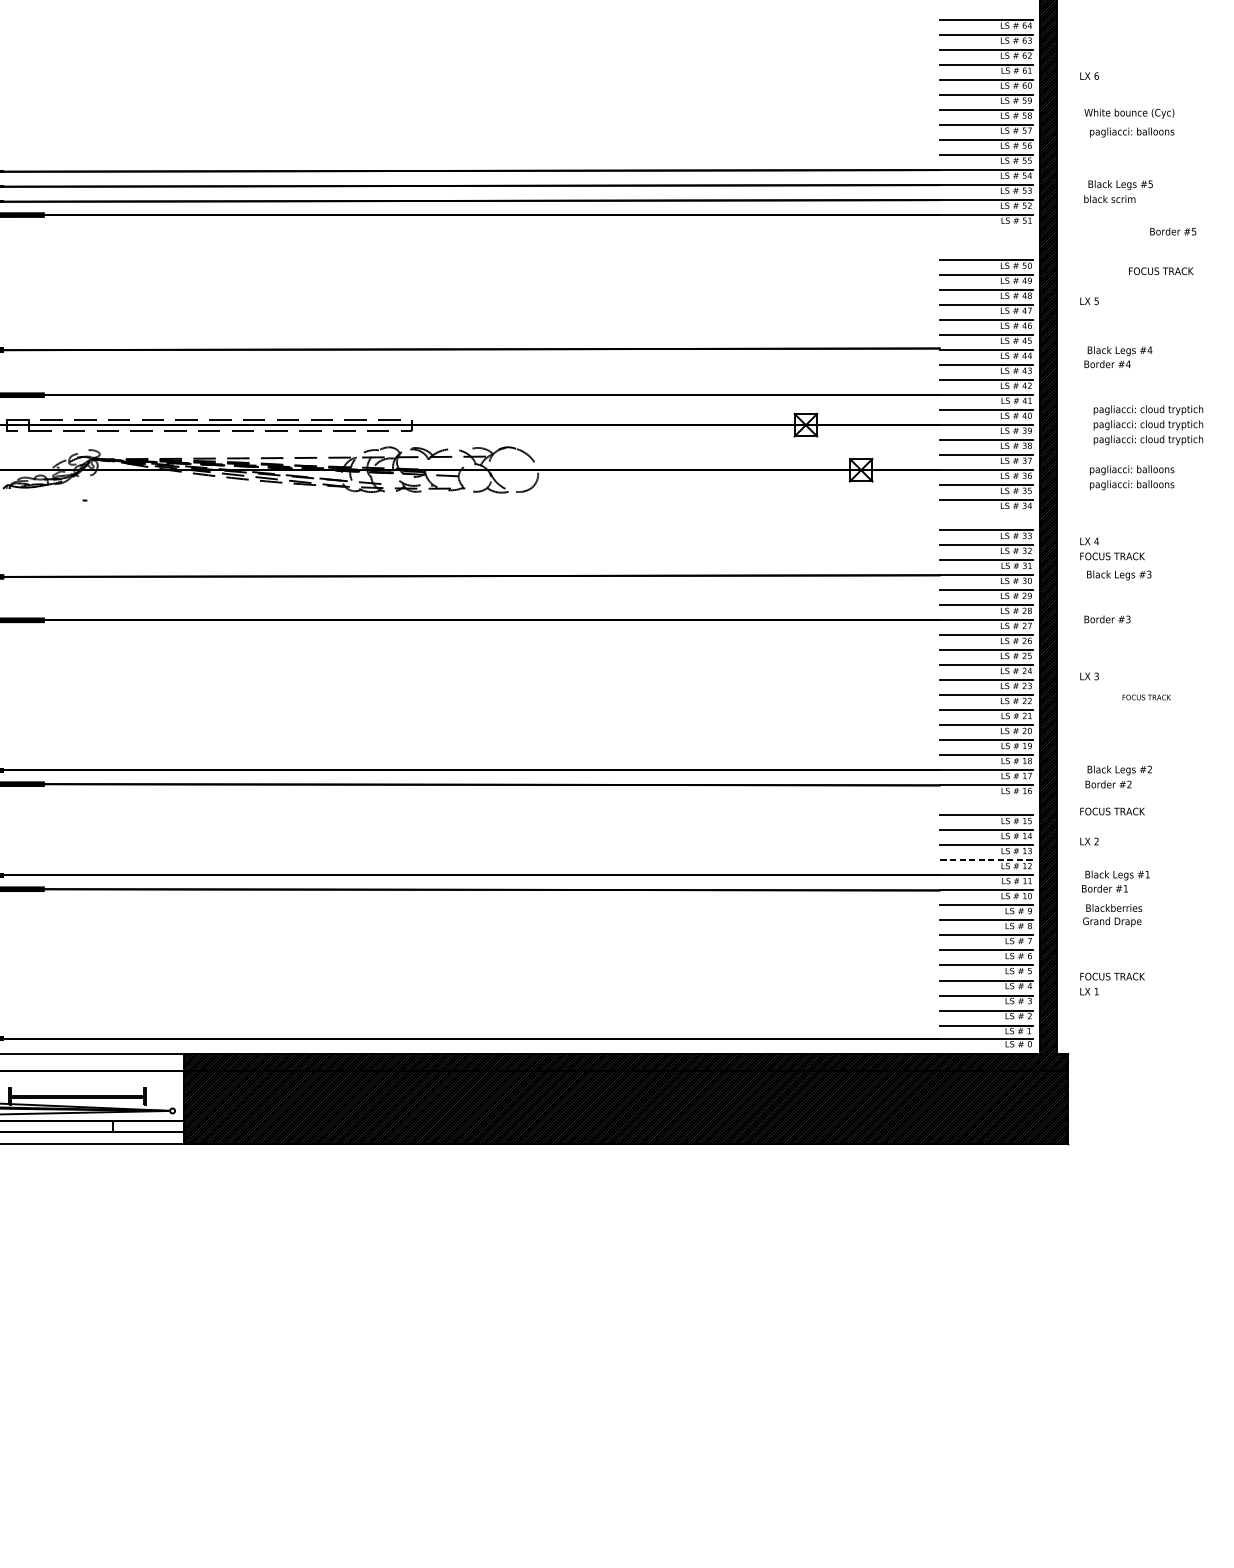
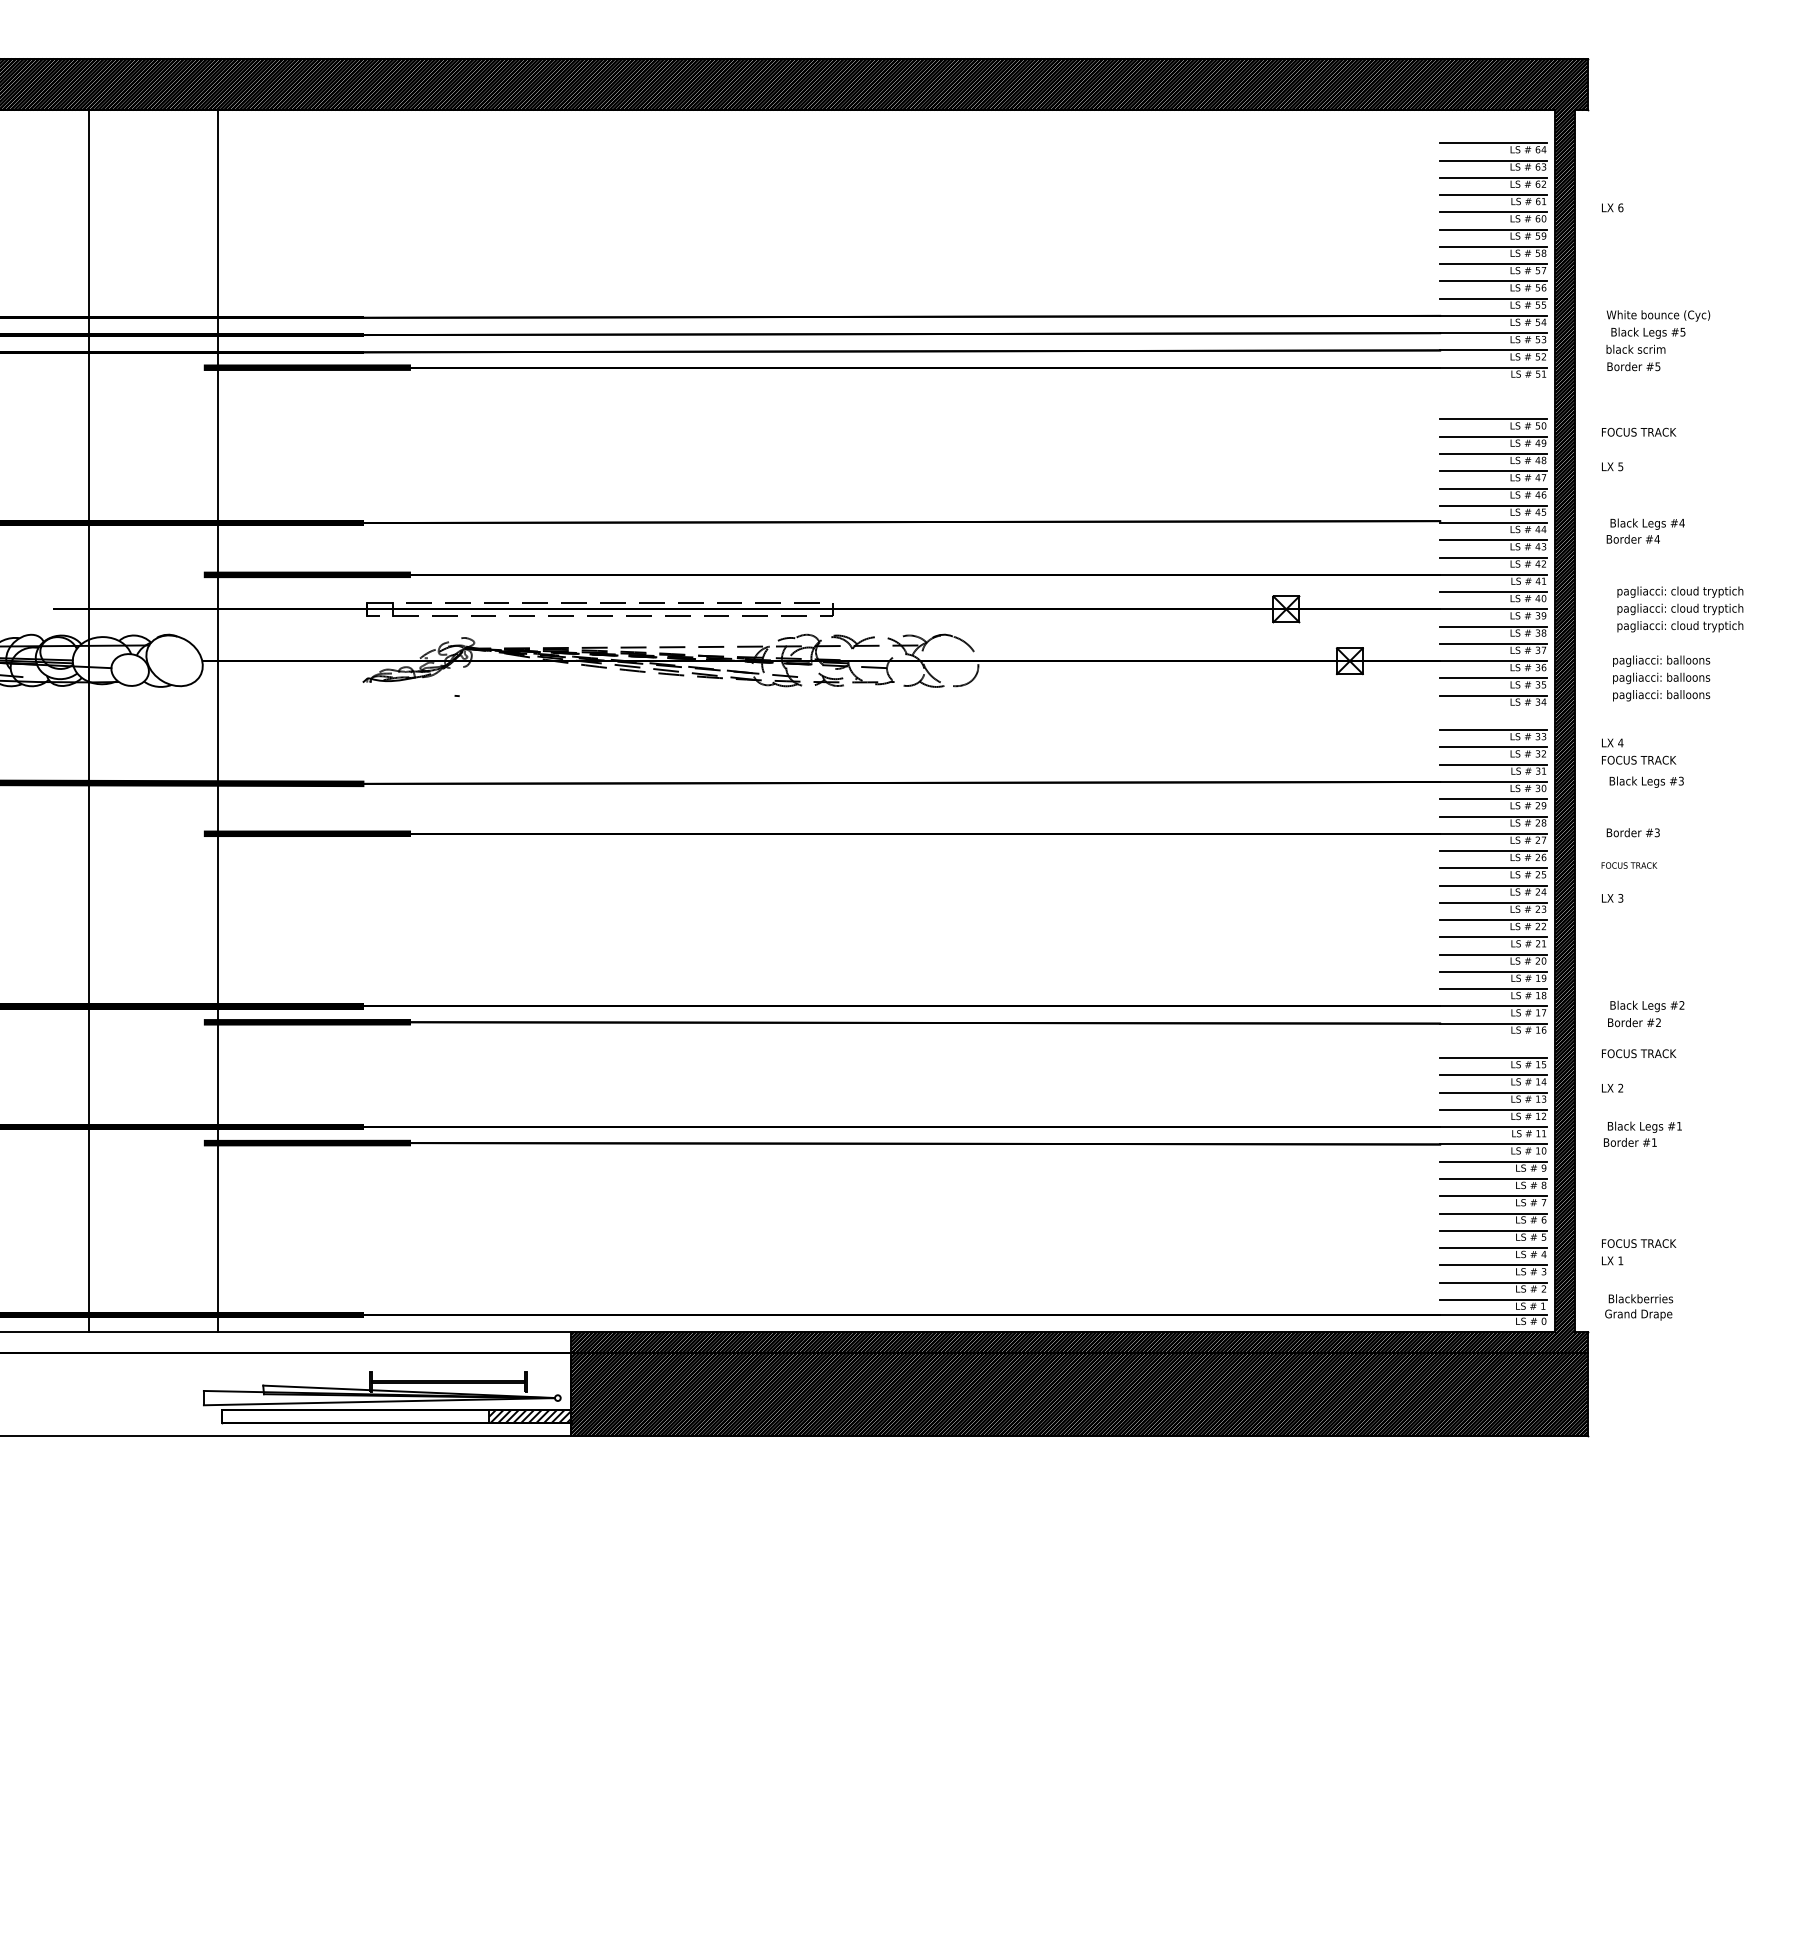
text: (1129, 113) -> (1658, 315), moved
text: (1132, 132) -> (1661, 695), moved
text: (1172, 231) -> (1633, 366), moved
text: (1161, 270) -> (1639, 431), moved
text: (1146, 697) -> (1629, 865), moved
line: (985, 860) -> (1493, 1109), dashed -> solid
text: (1112, 915) -> (1639, 1307), moved
hatch: (148, 1126) -> (530, 1415), added

